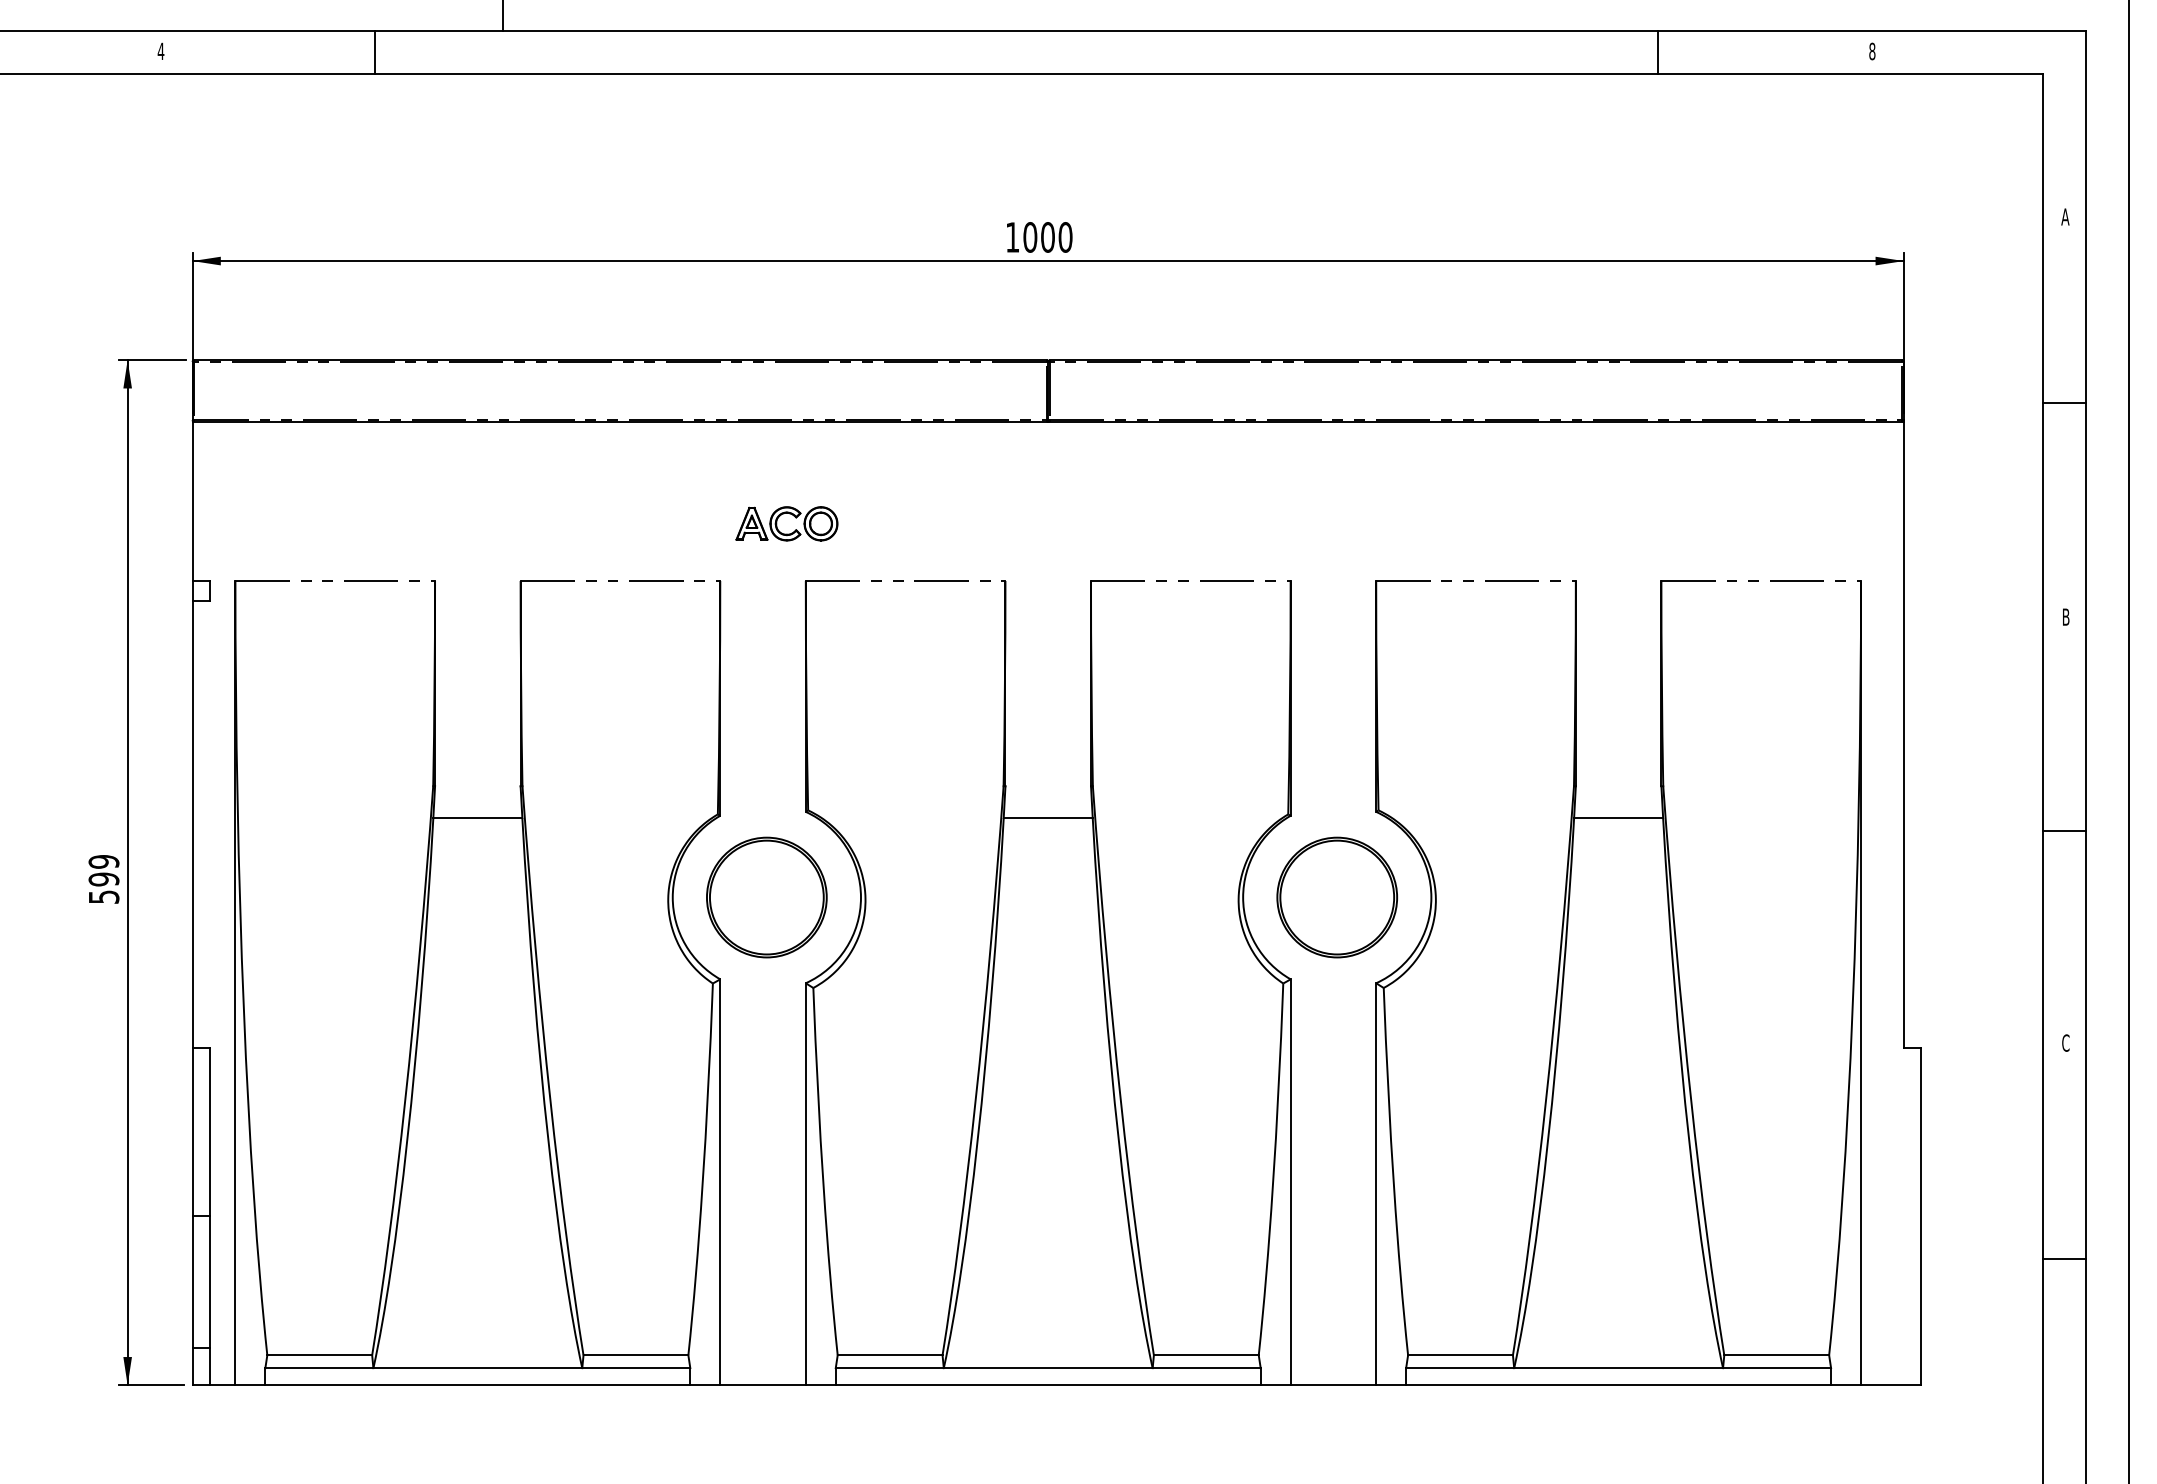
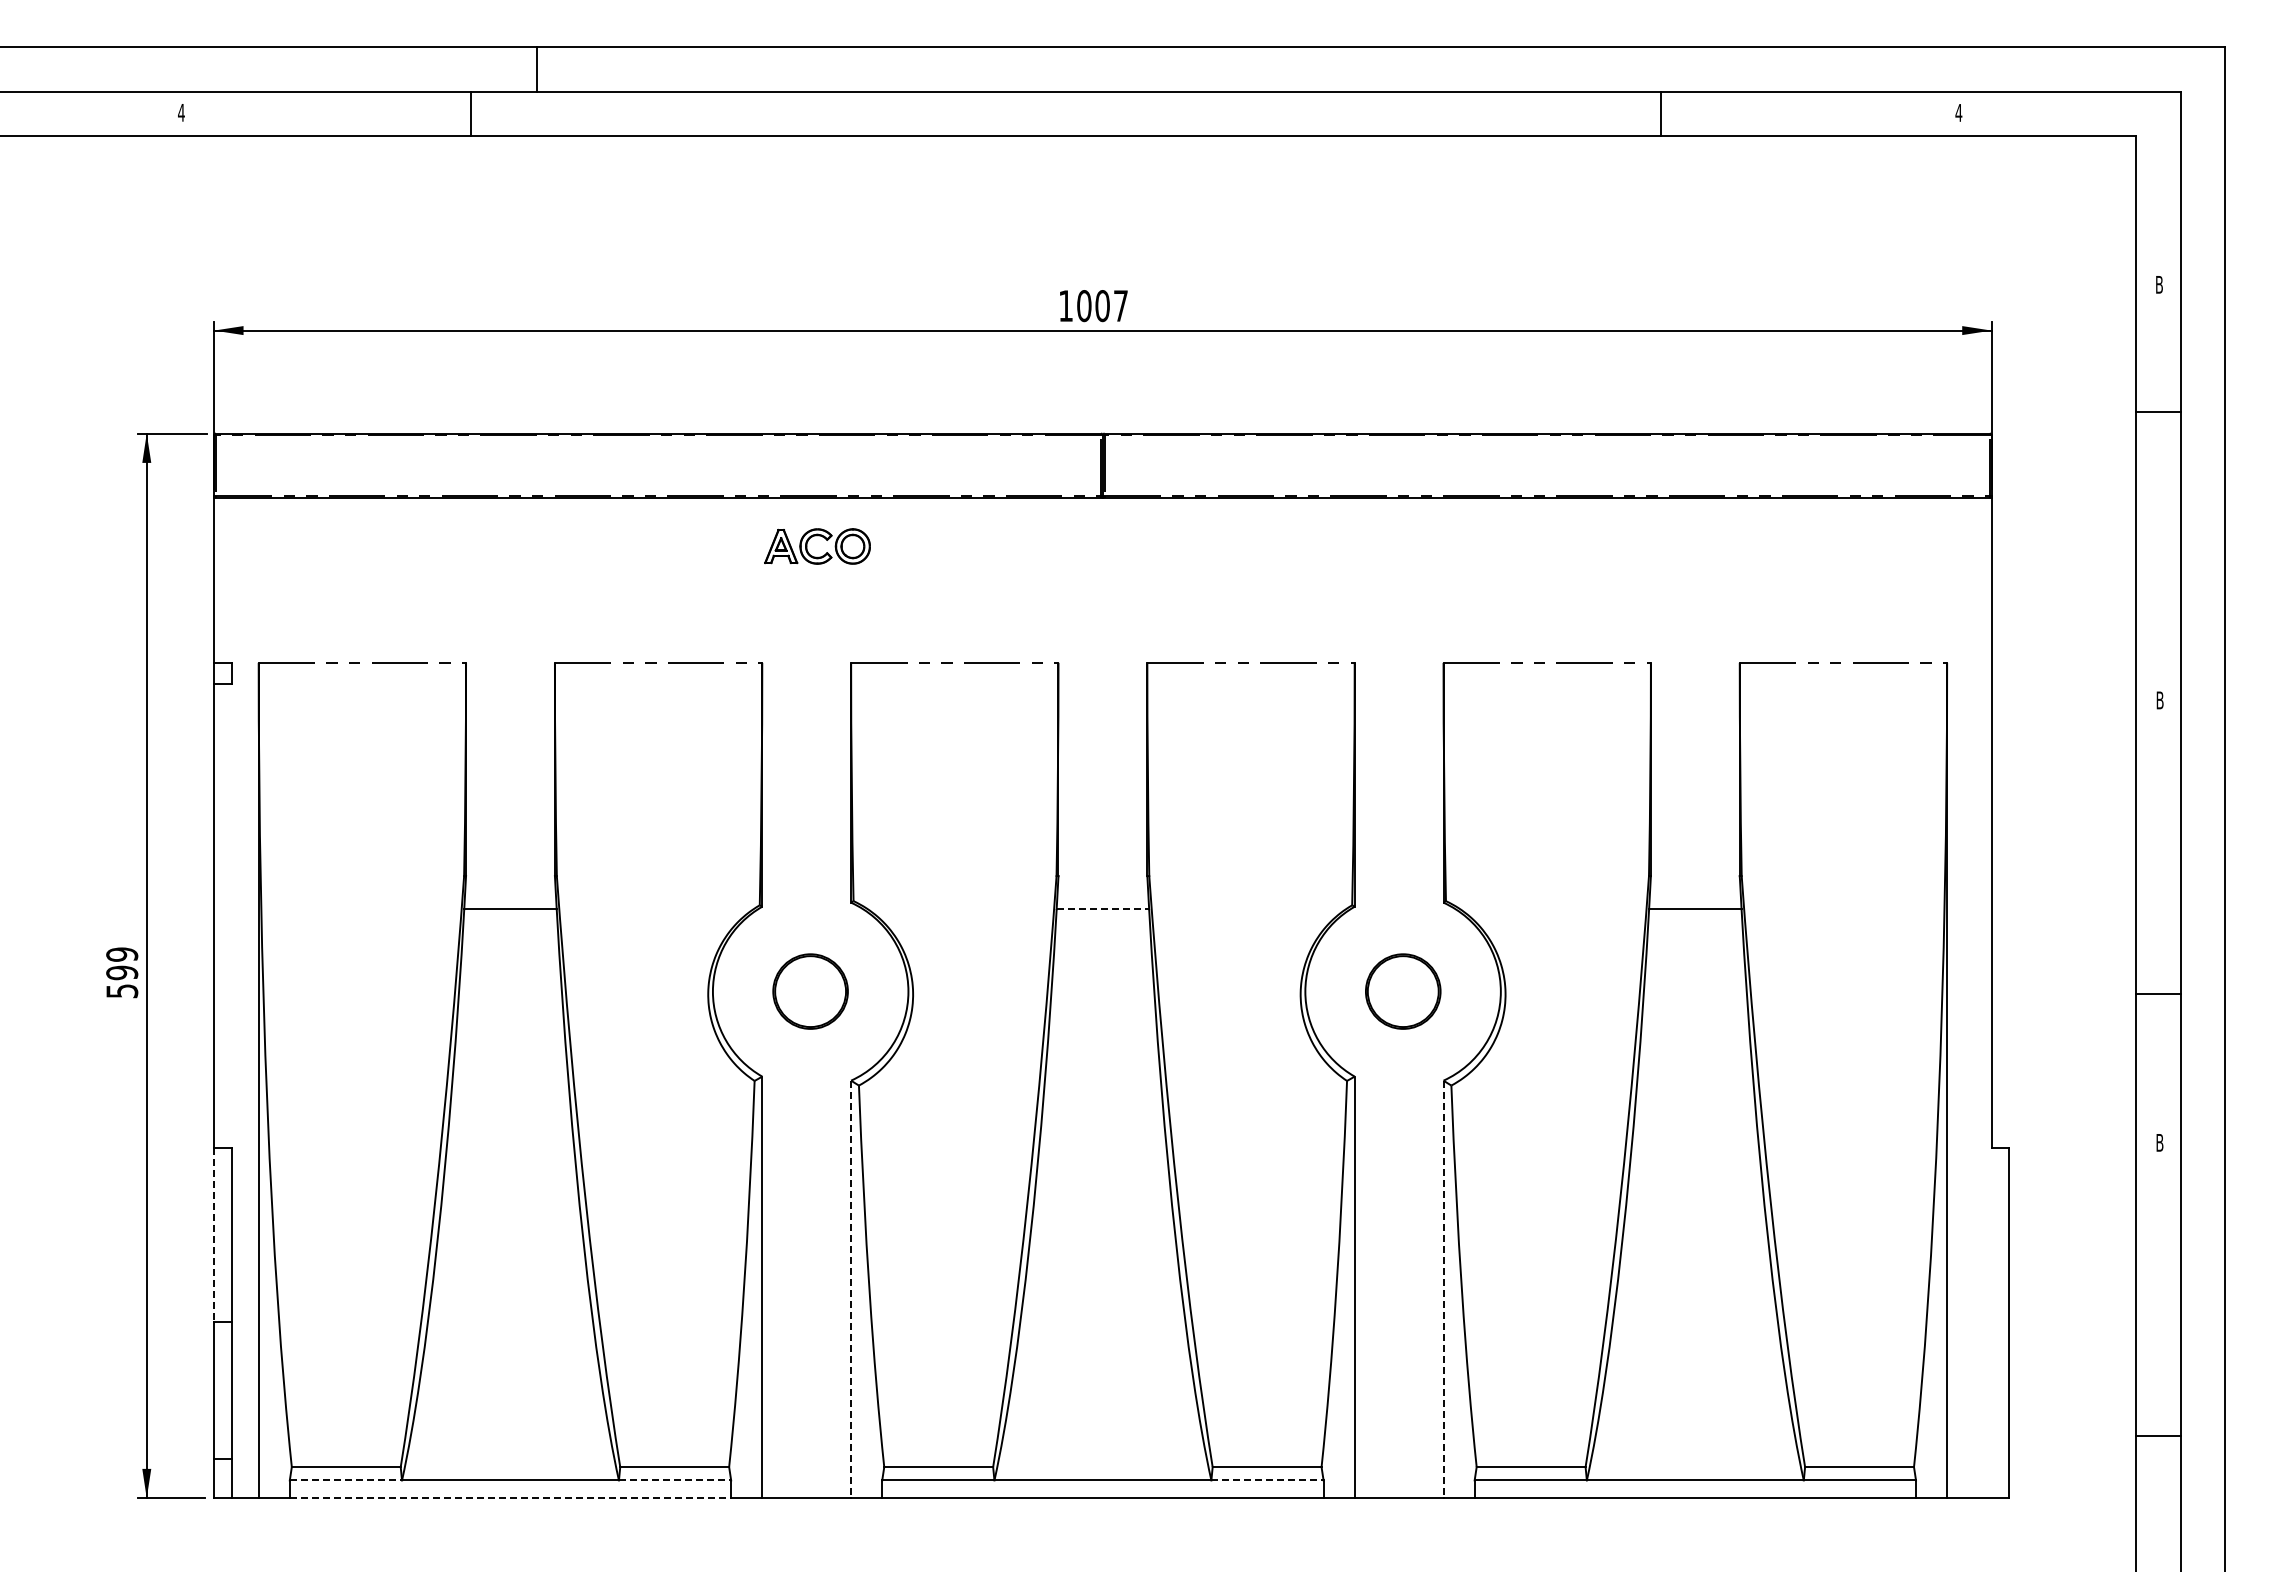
text: (1871, 51) -> (1958, 112), 8 -> 4
line: (374, 52) -> (471, 113), moved
line: (1658, 52) -> (1661, 113), moved
text: (2065, 216) -> (2159, 284), A -> B
text: (1065, 237) -> (1120, 306), 1000 -> 1007
line: (2064, 403) -> (2158, 412), moved
part: (786, 514) -> (817, 536), moved
line: (1048, 818) -> (1103, 909), solid -> dashed
line: (2064, 830) -> (2158, 993), moved
part: (766, 897) -> (810, 991), size x0.6
part: (1337, 897) -> (1403, 991), size x0.6
text: (2065, 1042) -> (2159, 1142), C -> B
line: (192, 1132) -> (214, 1235), solid -> dashed
line: (806, 1184) -> (851, 1289), solid -> dashed
line: (1376, 1184) -> (1443, 1289), solid -> dashed
line: (2064, 1259) -> (2158, 1436), moved
line: (319, 1368) -> (346, 1480), solid -> dashed
line: (636, 1368) -> (675, 1480), solid -> dashed
line: (1206, 1368) -> (1267, 1480), solid -> dashed
line: (477, 1385) -> (510, 1498), solid -> dashed

